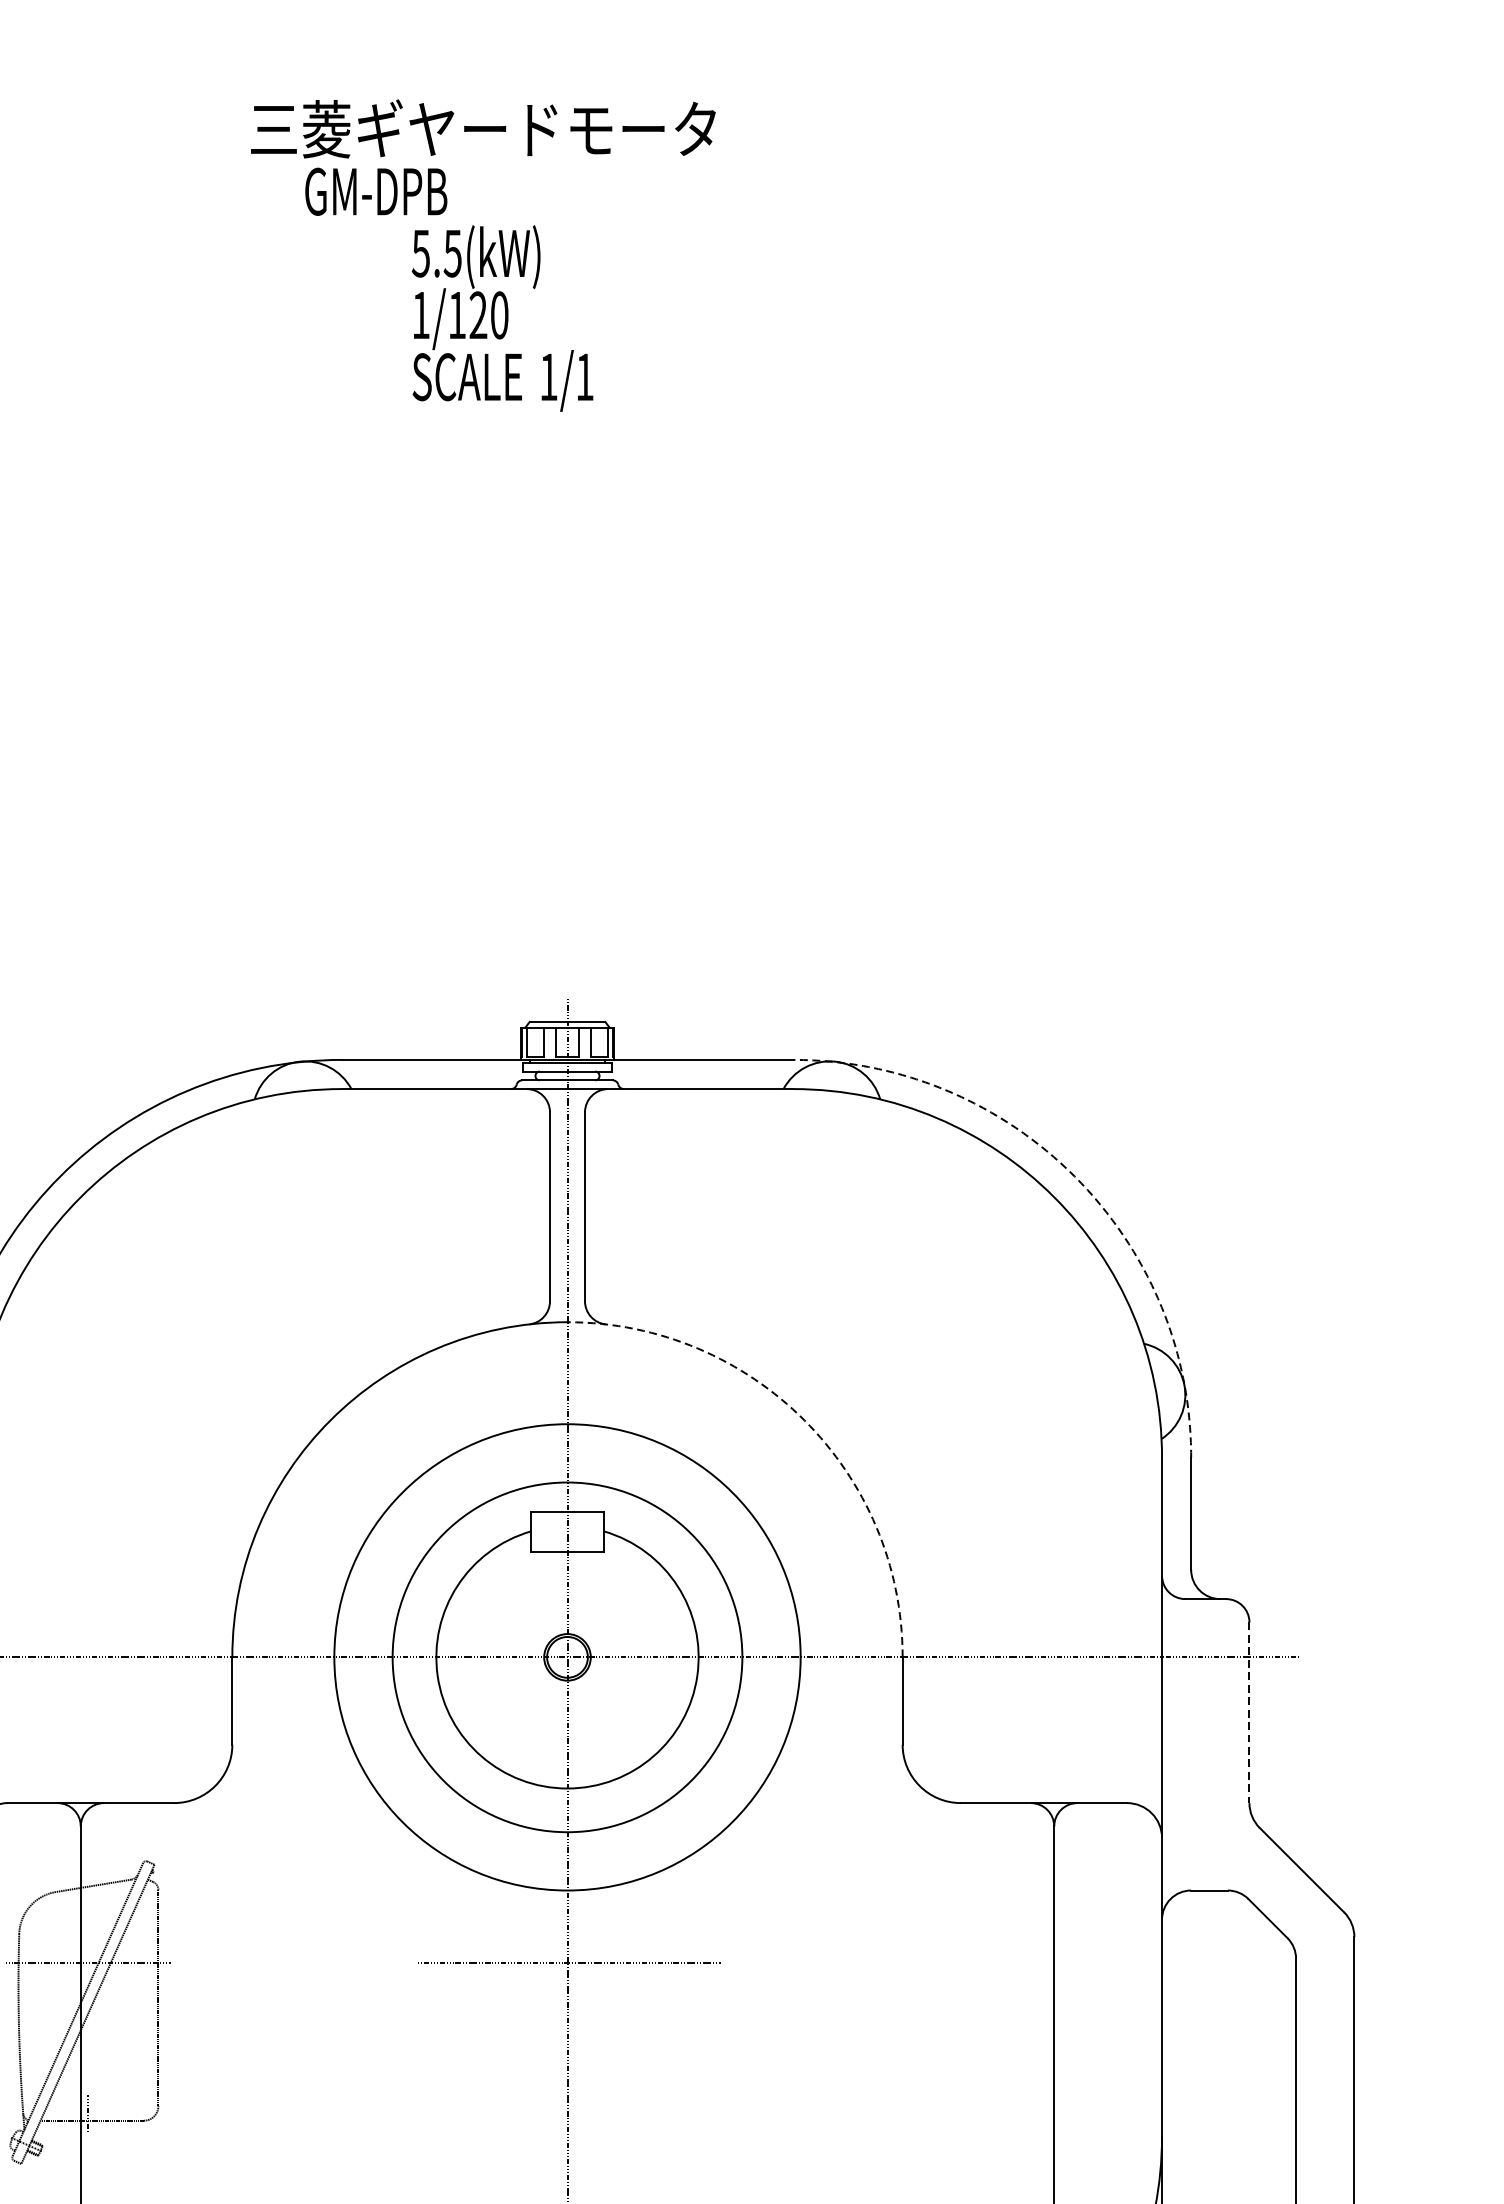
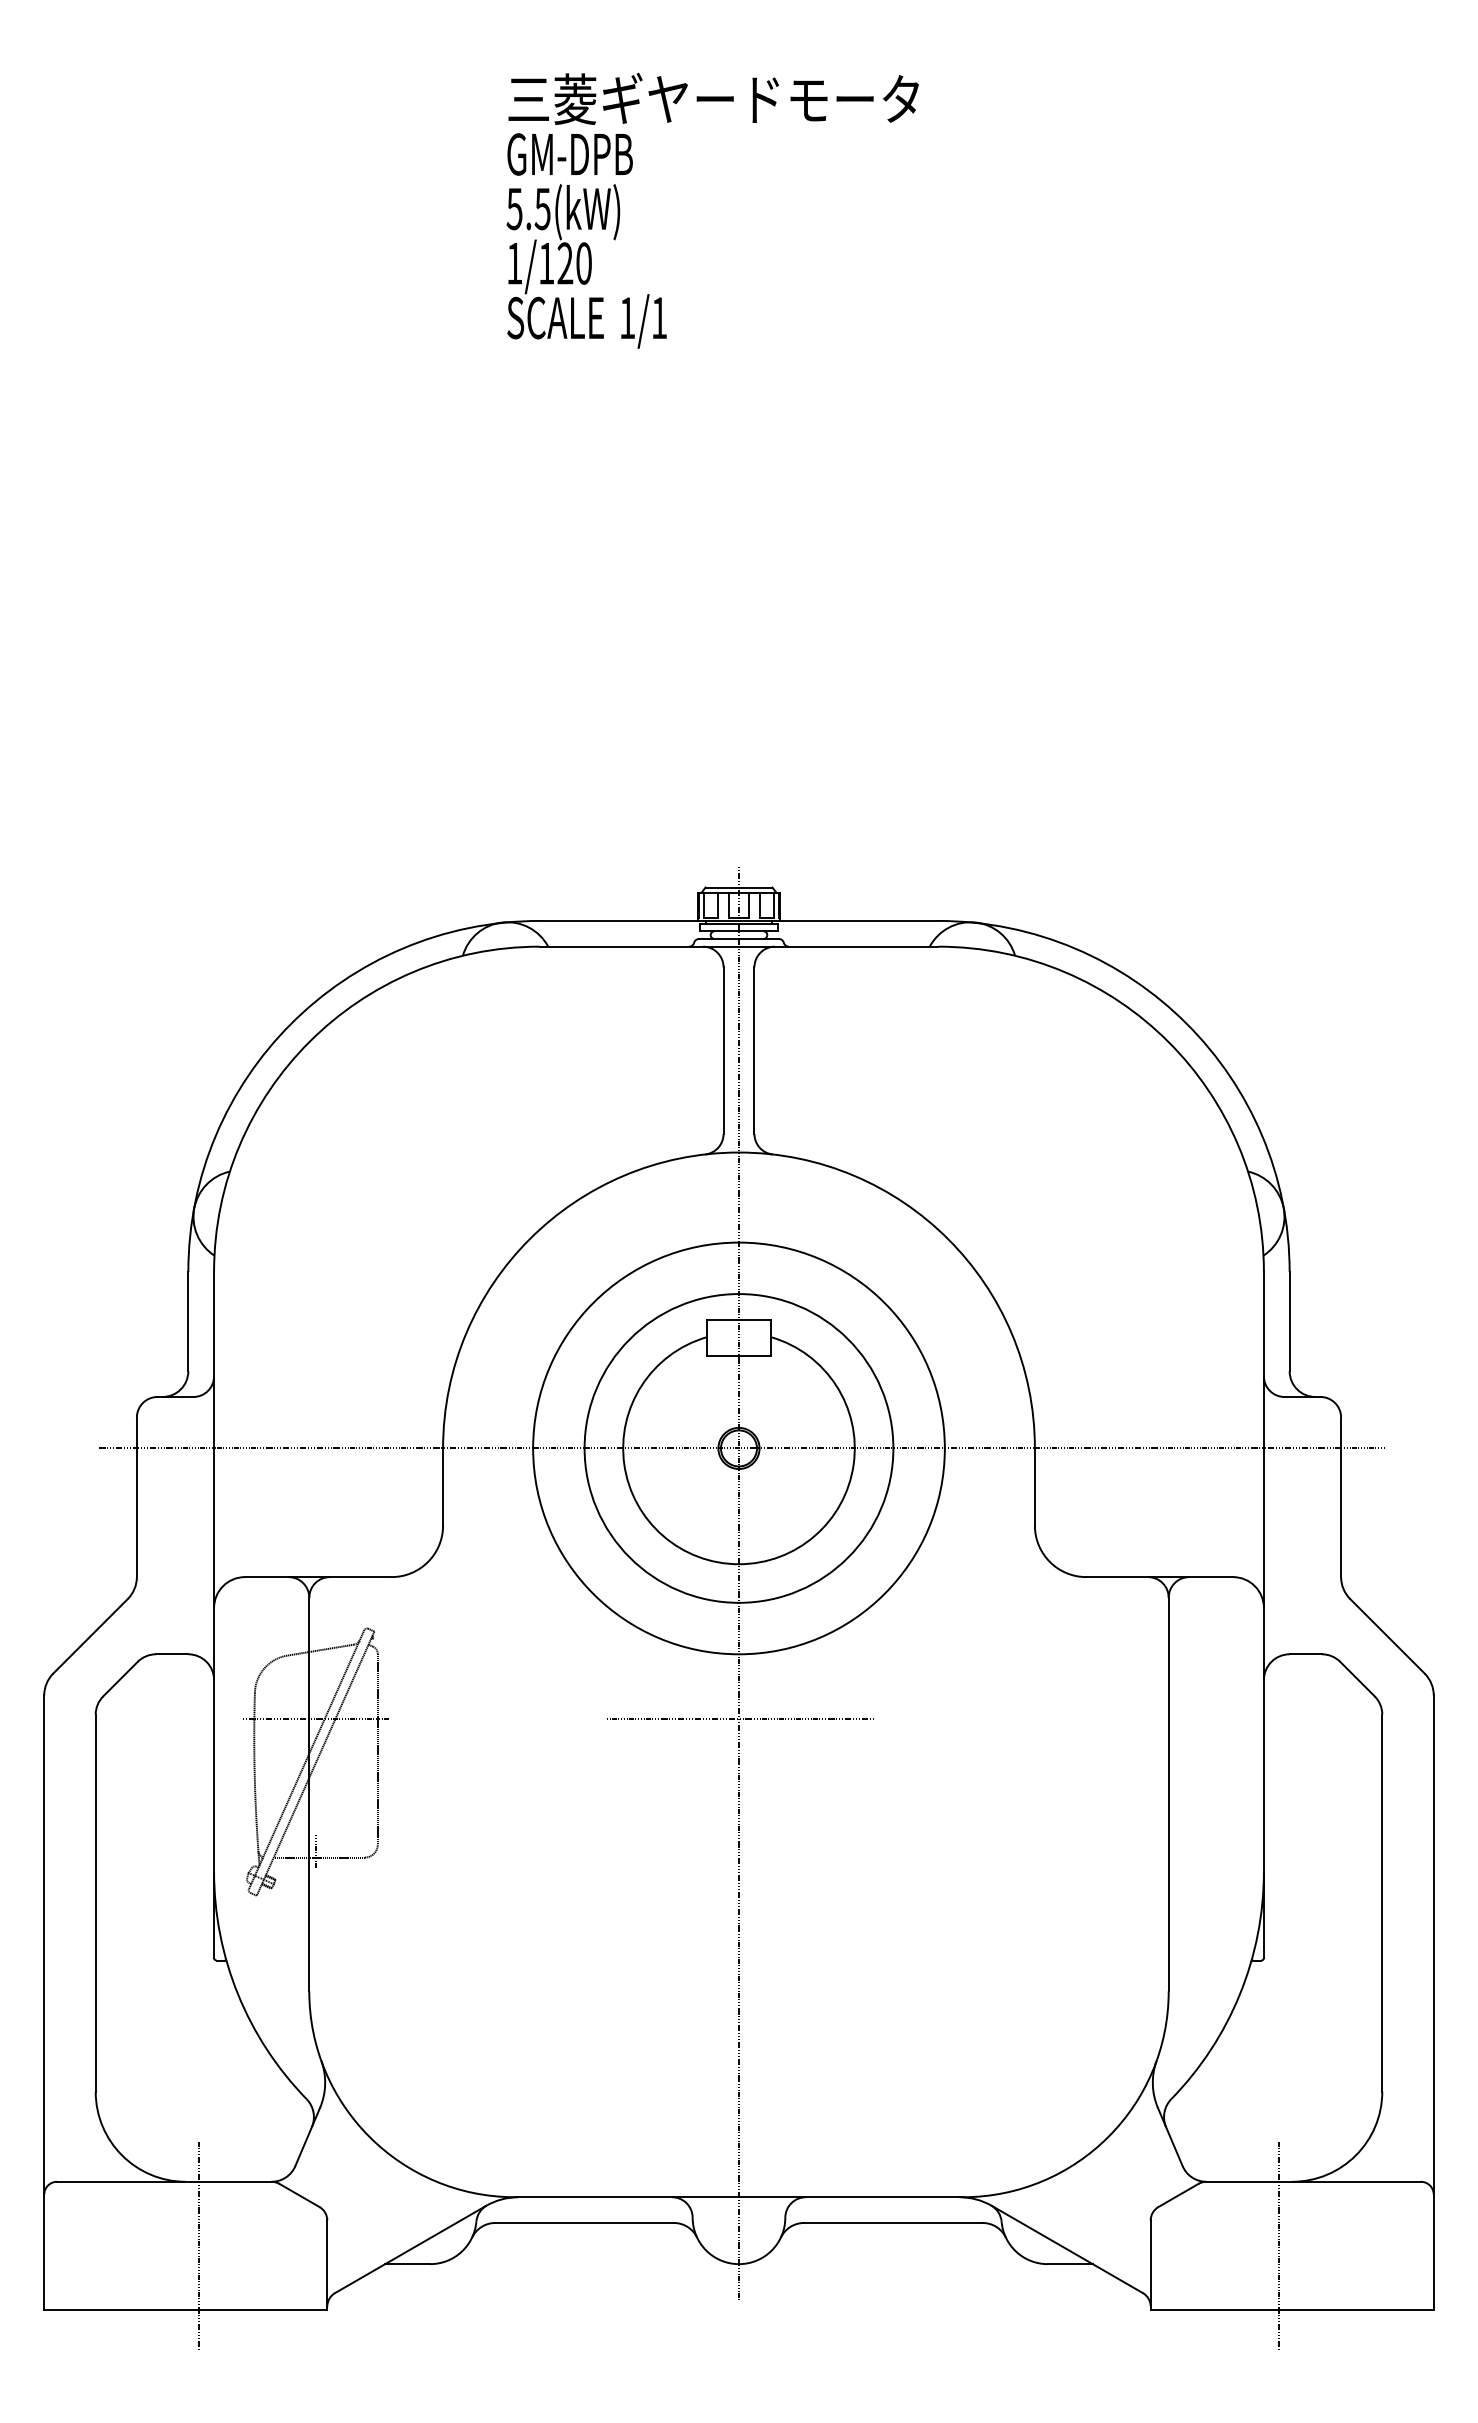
text: (483, 128) -> (713, 98), moved
text: (502, 318) -> (586, 266), moved
arc: (1074, 1176) -> (1186, 1023), dashed -> solid
arc: (804, 1420) -> (948, 1239), dashed -> solid
line: (1249, 1712) -> (1341, 1497), dashed -> solid

